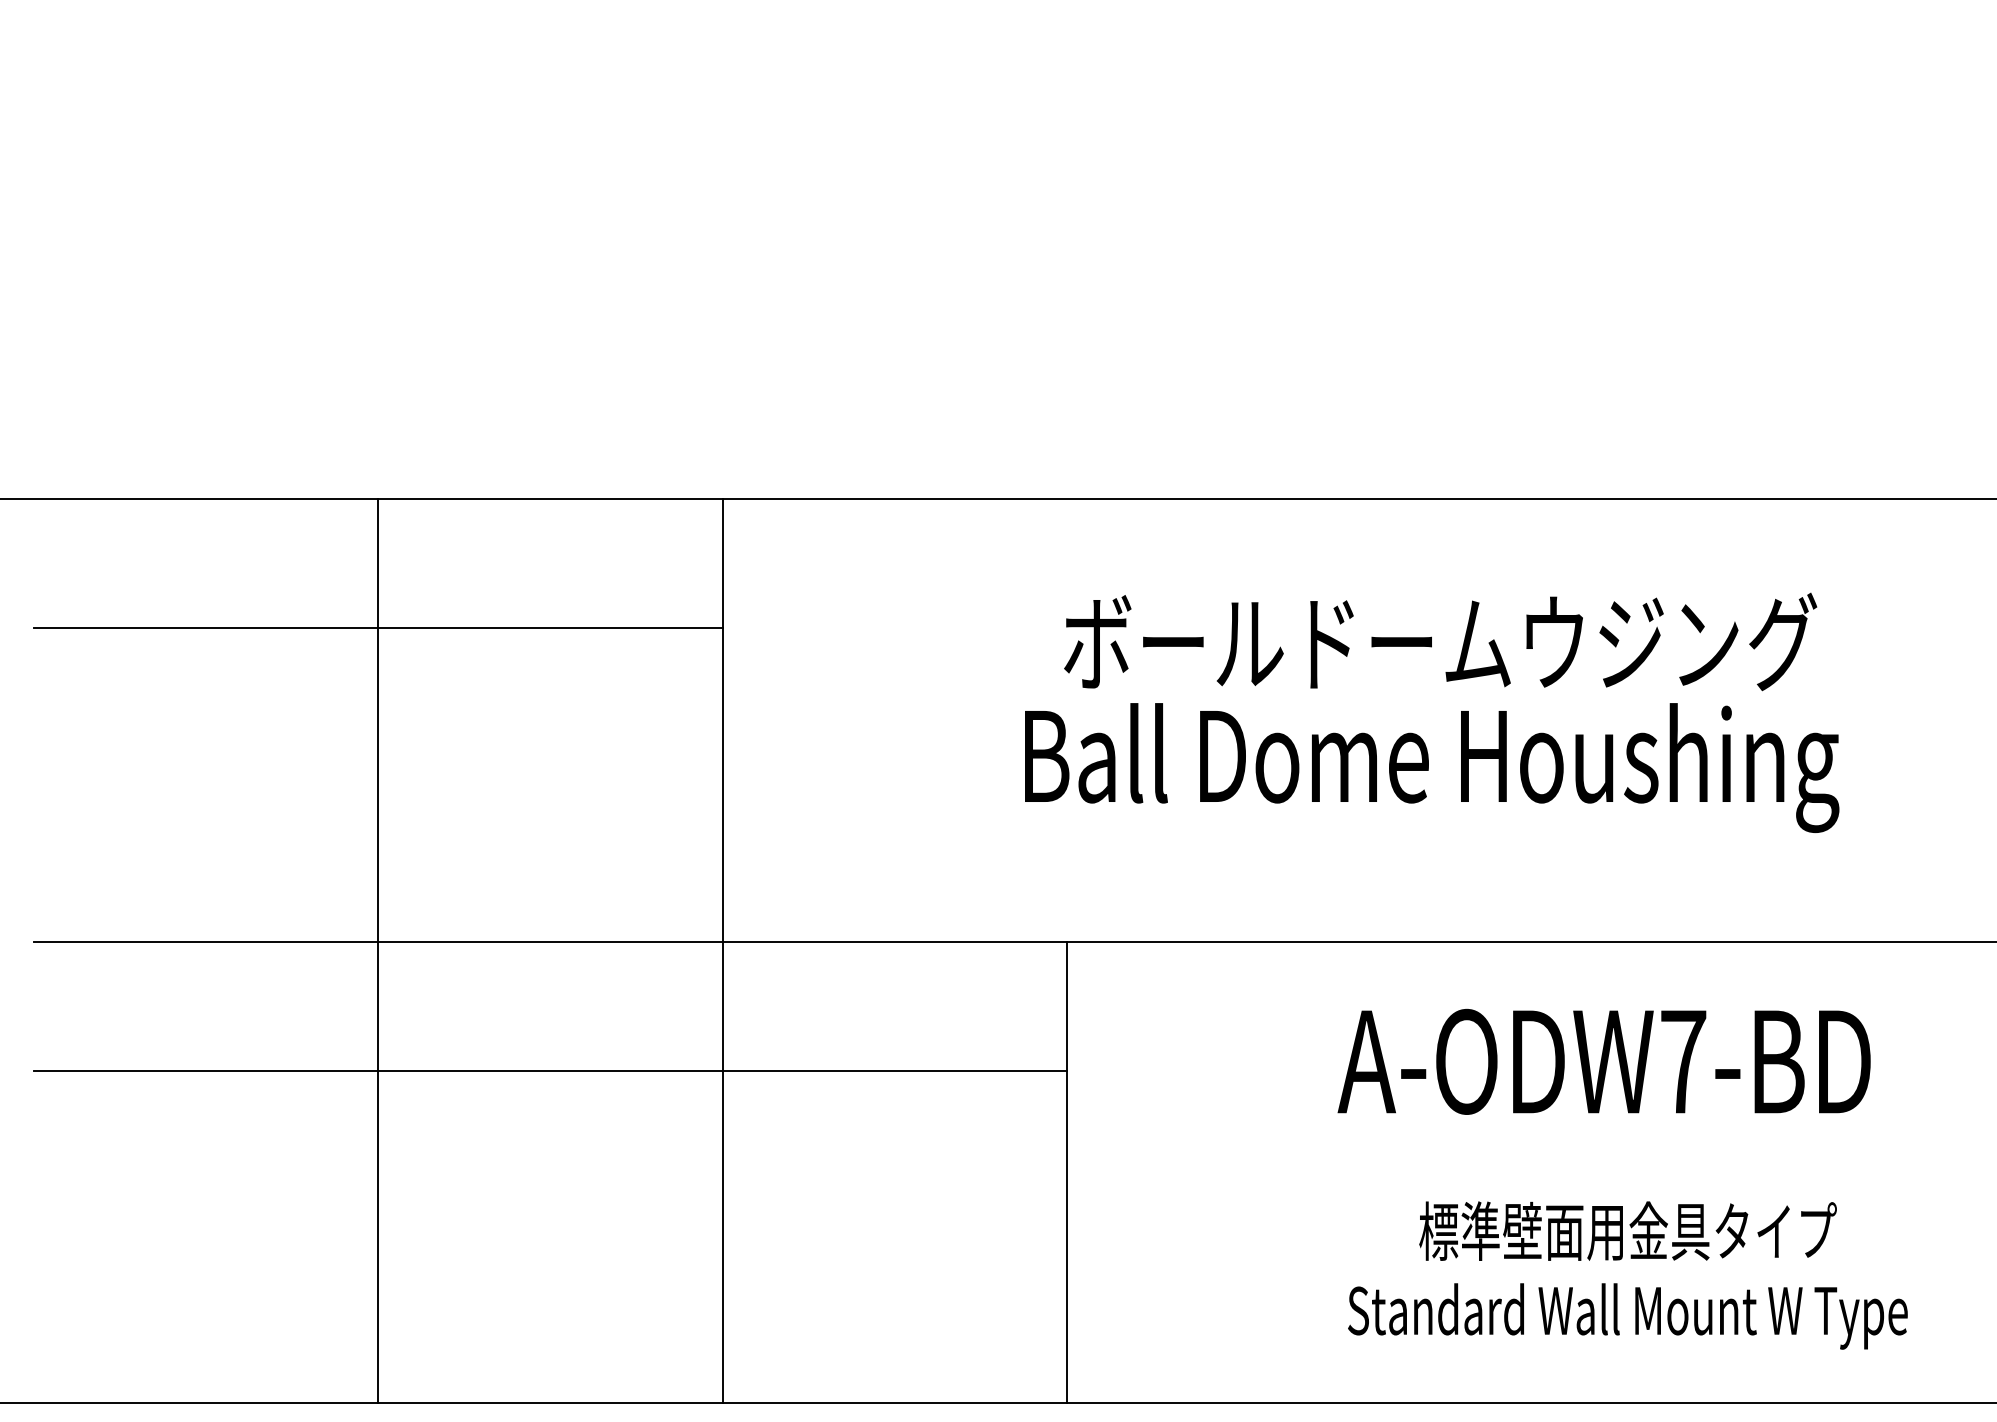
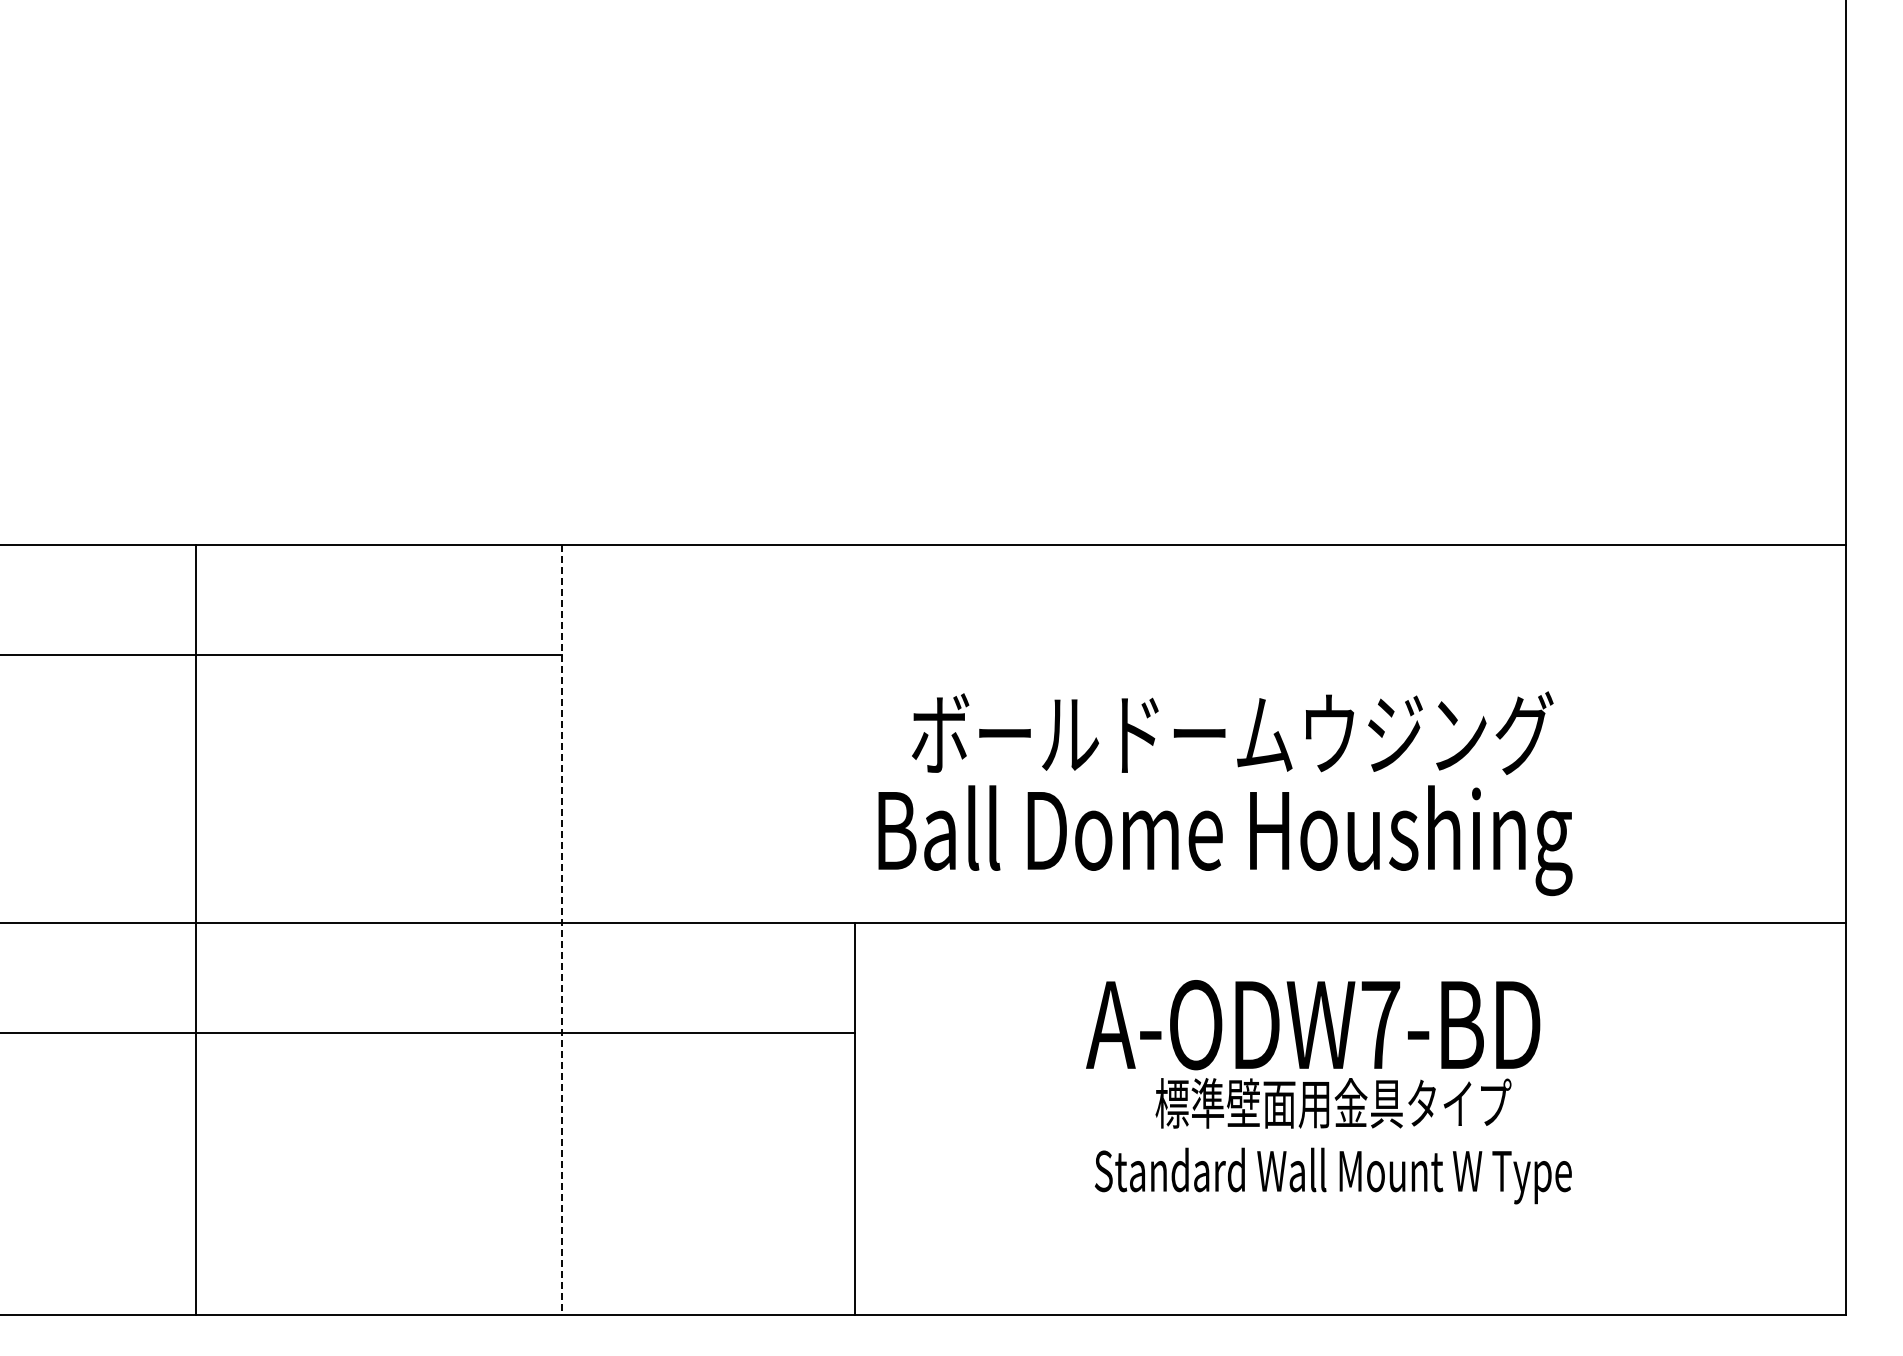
text: (1432, 712) -> (1225, 793), moved
line: (378, 950) -> (195, 930), moved
line: (723, 950) -> (562, 930), solid -> dashed
text: (1626, 1275) -> (1332, 1141), moved

